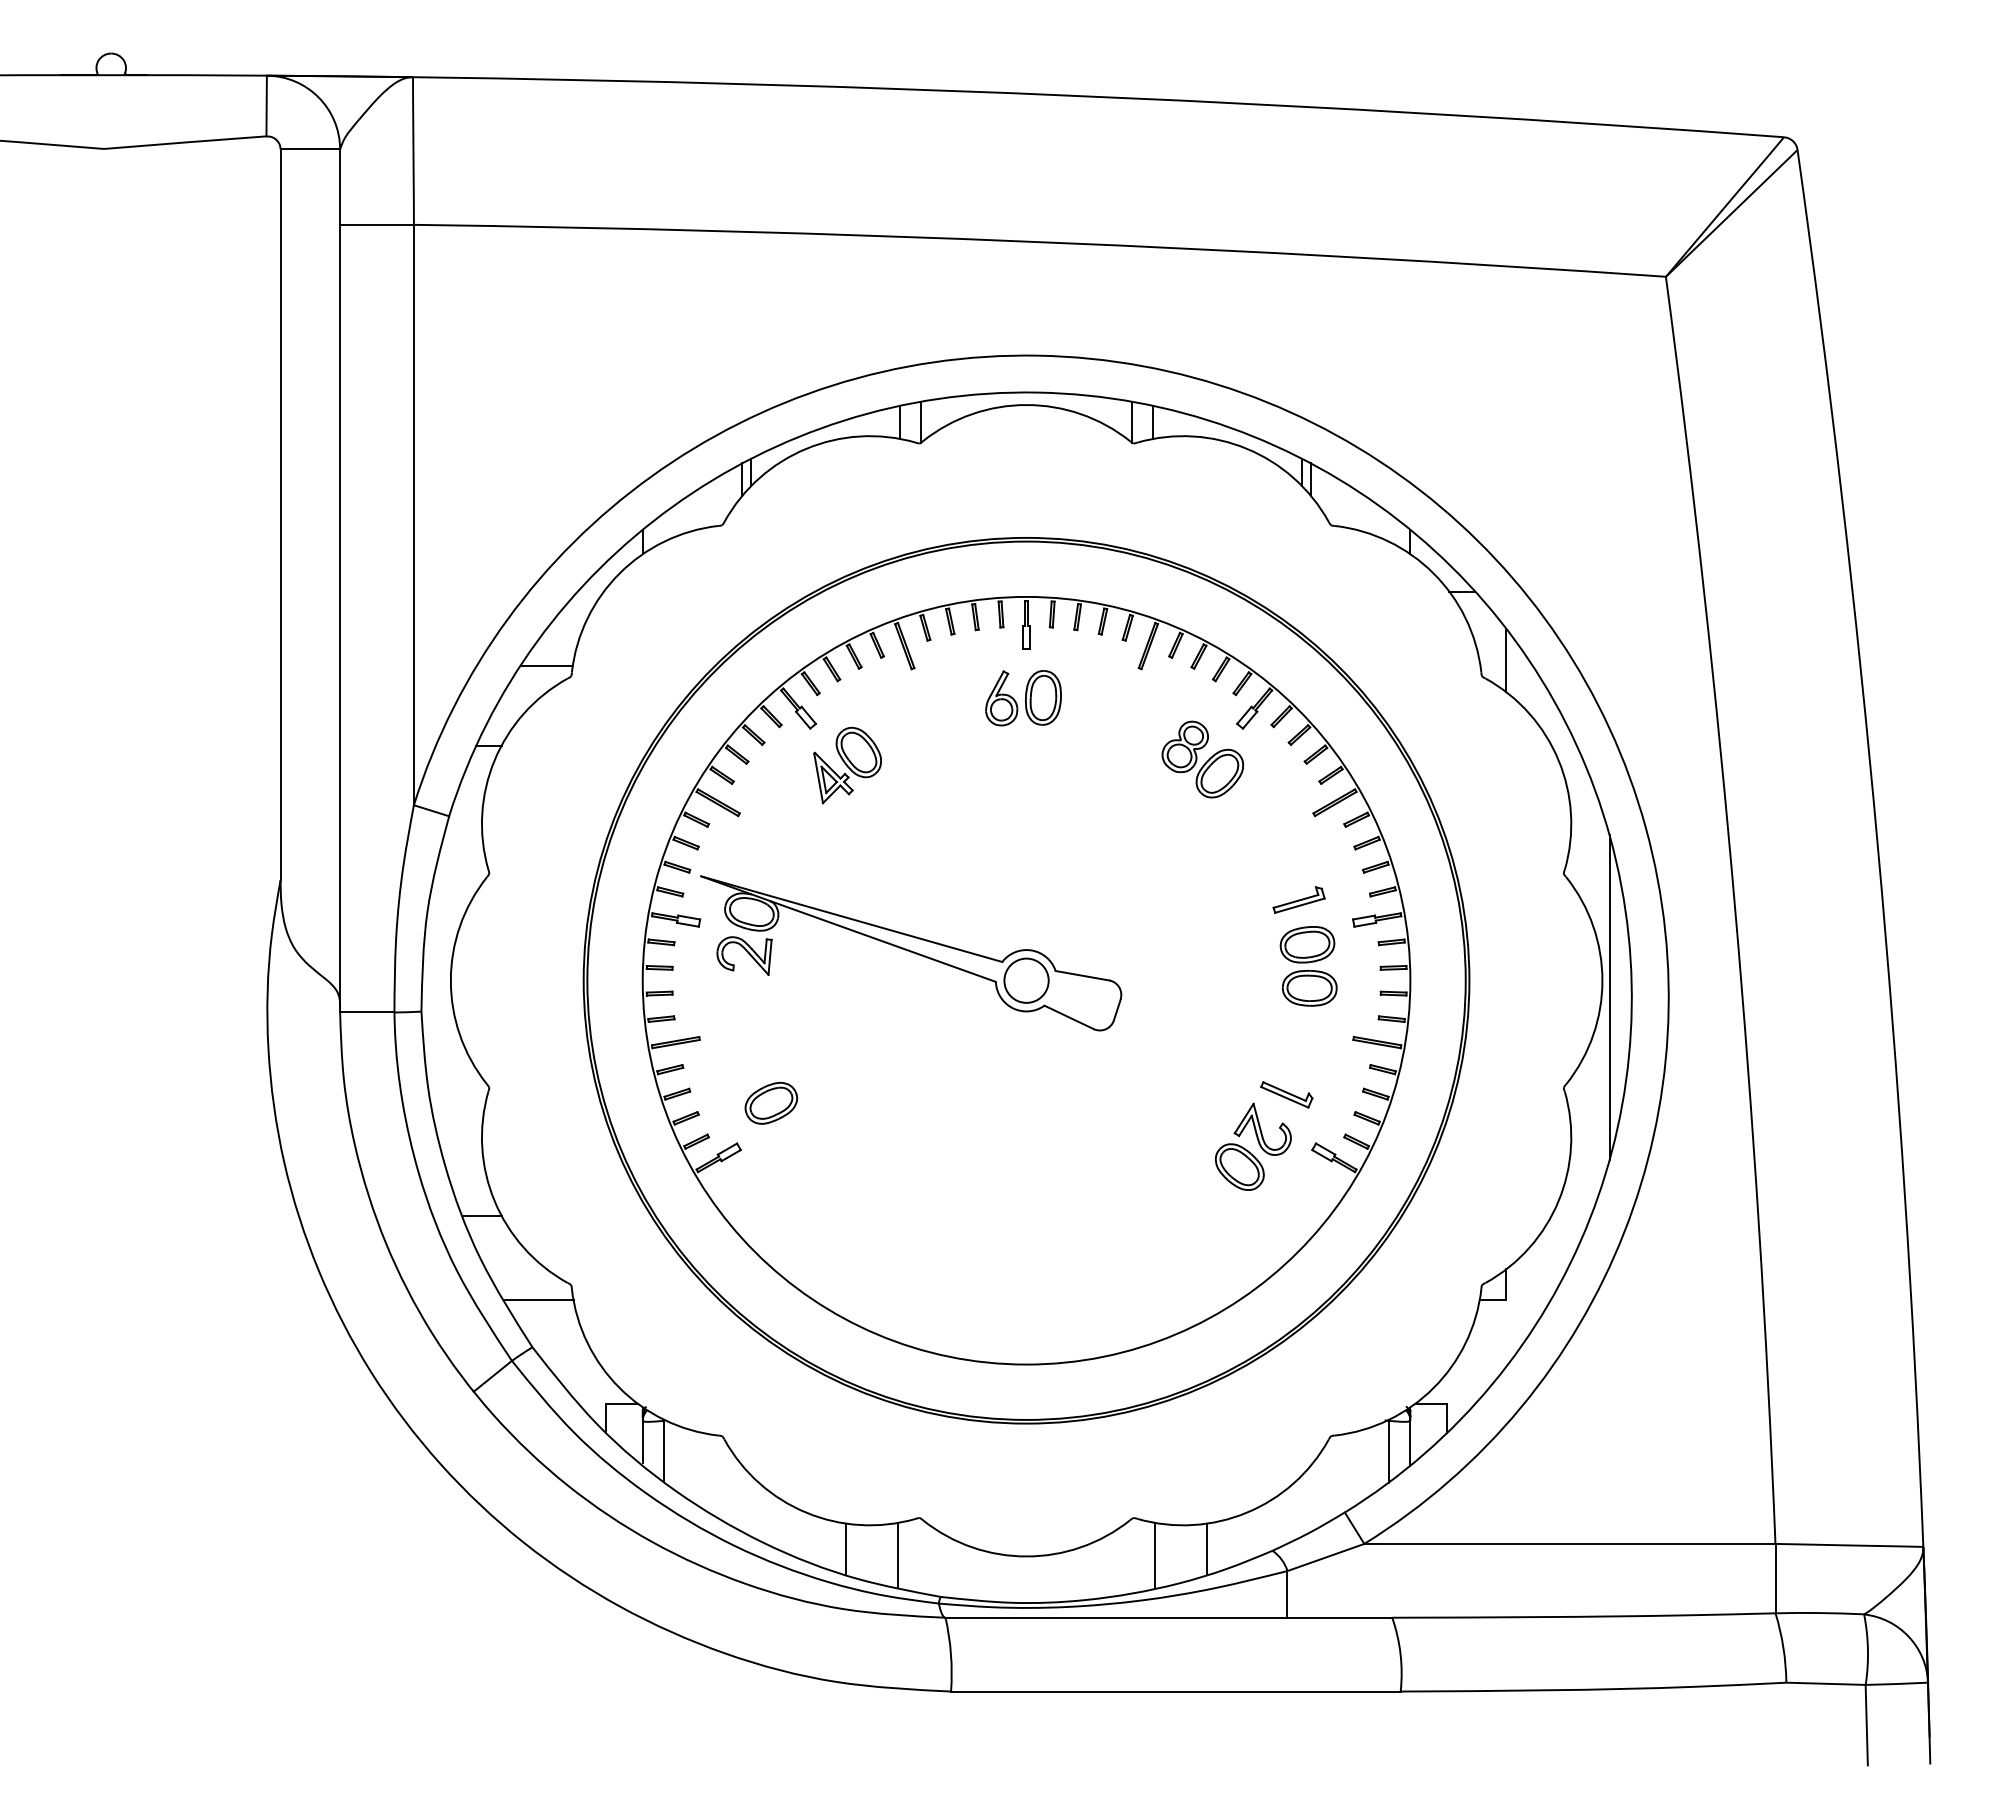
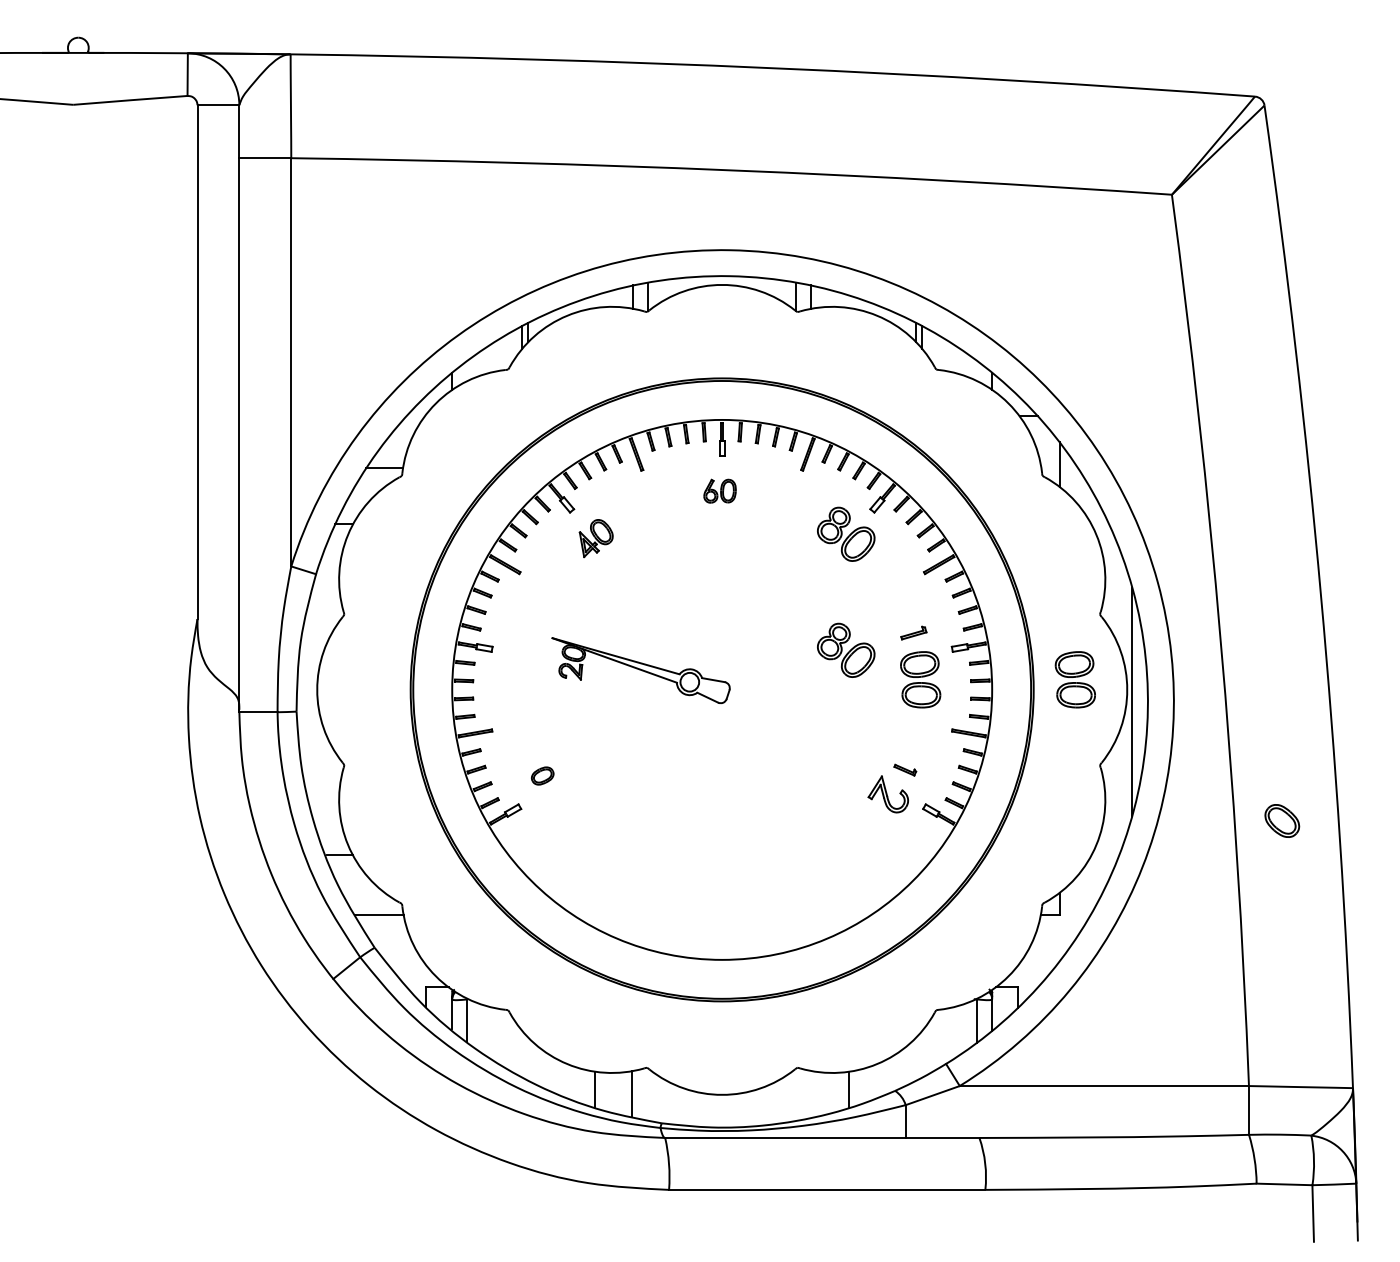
part: (1023, 698) -> (720, 491), size x0.6
part: (847, 765) -> (596, 538), size x0.7
part: (1298, 899) -> (913, 632), size x0.7
part: (1202, 924) -> (845, 650), added
part: (911, 953) -> (641, 670), size x0.6
part: (1528, 966) -> (1075, 679), added
part: (1286, 1094) -> (905, 769), size x0.6
part: (771, 1102) -> (542, 775), size x0.6
part: (1239, 1166) -> (1282, 820), moved
line: (1154, 1554) -> (812, 1093), removed

